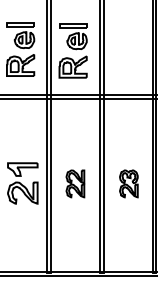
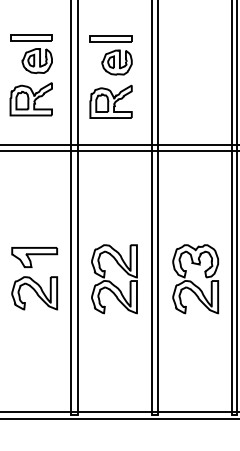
part: (75, 183) -> (114, 278), size x1.67
part: (128, 183) -> (195, 278), size x1.67

